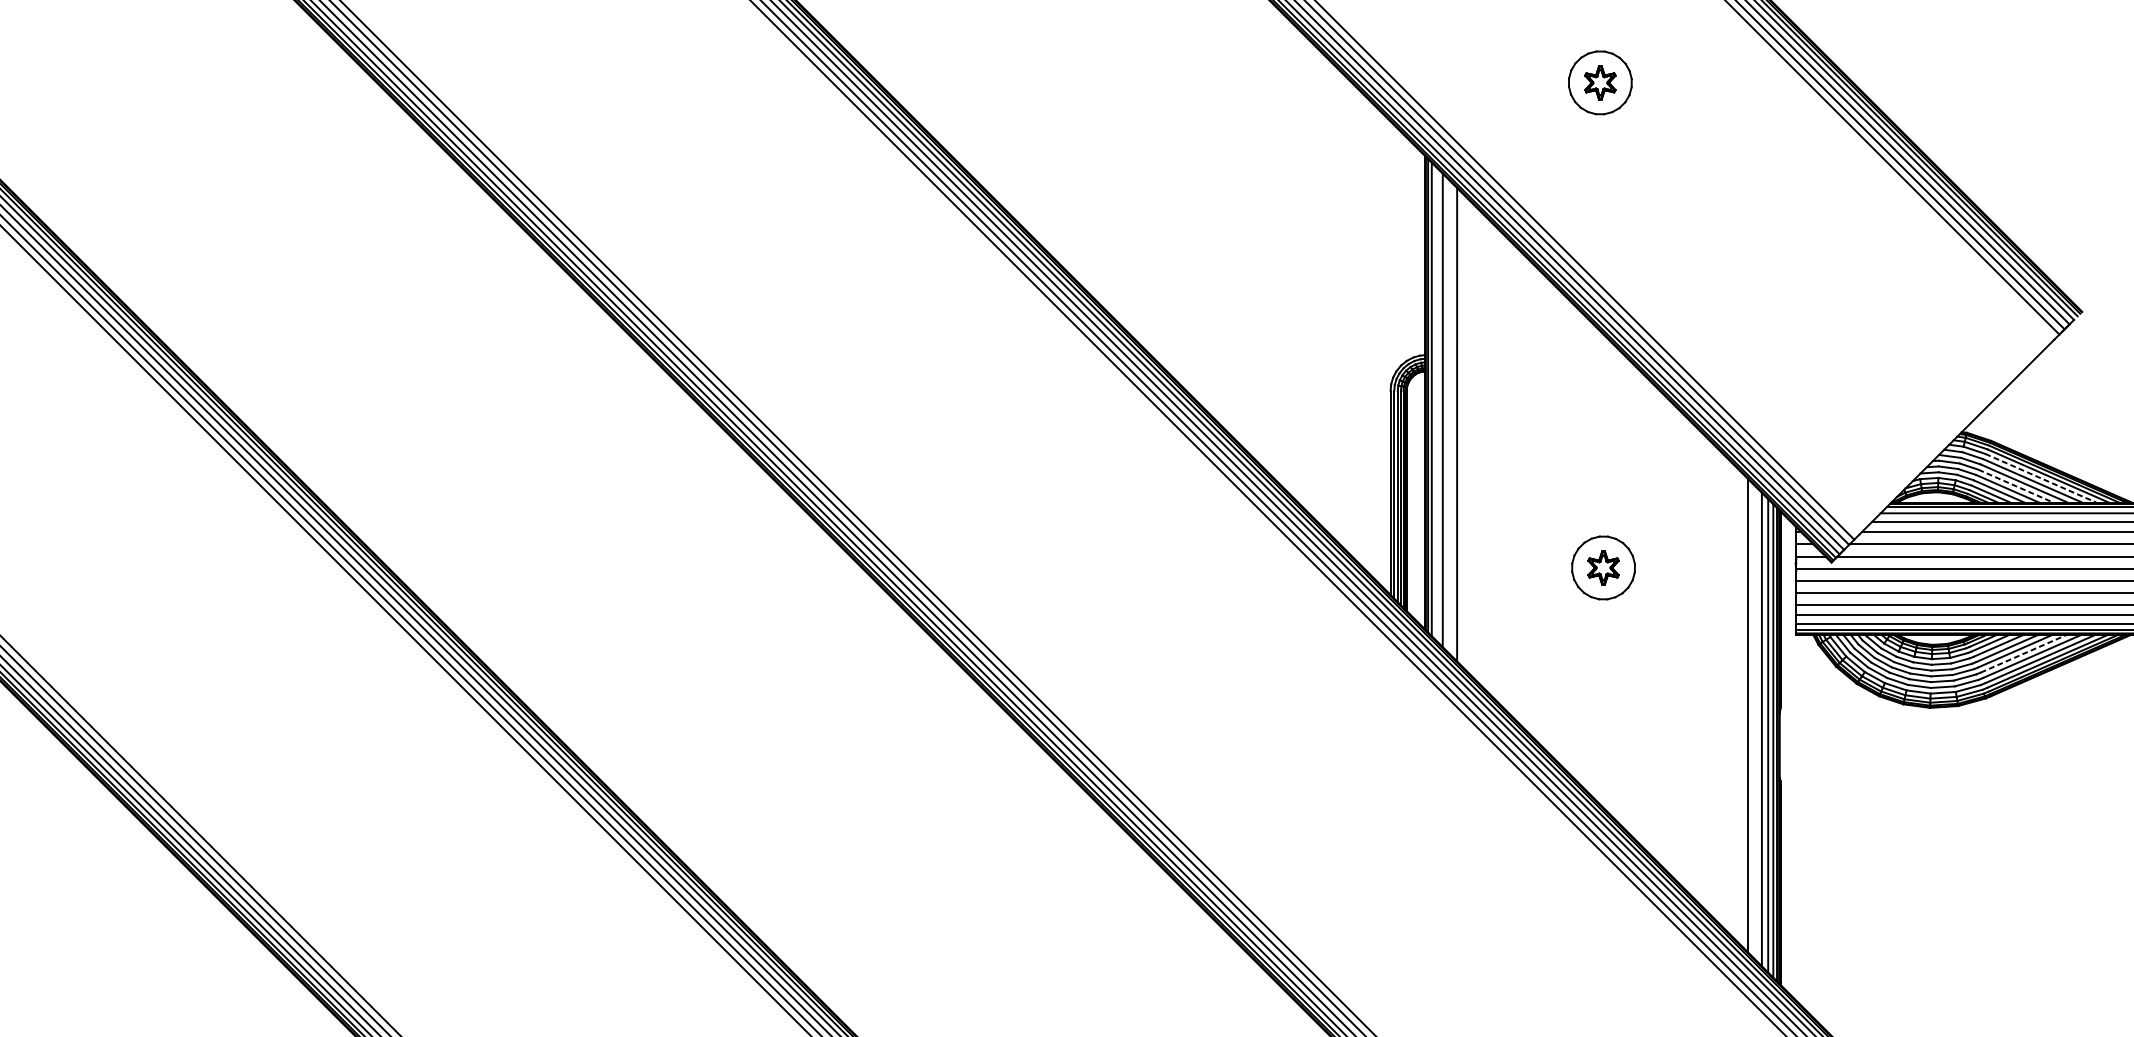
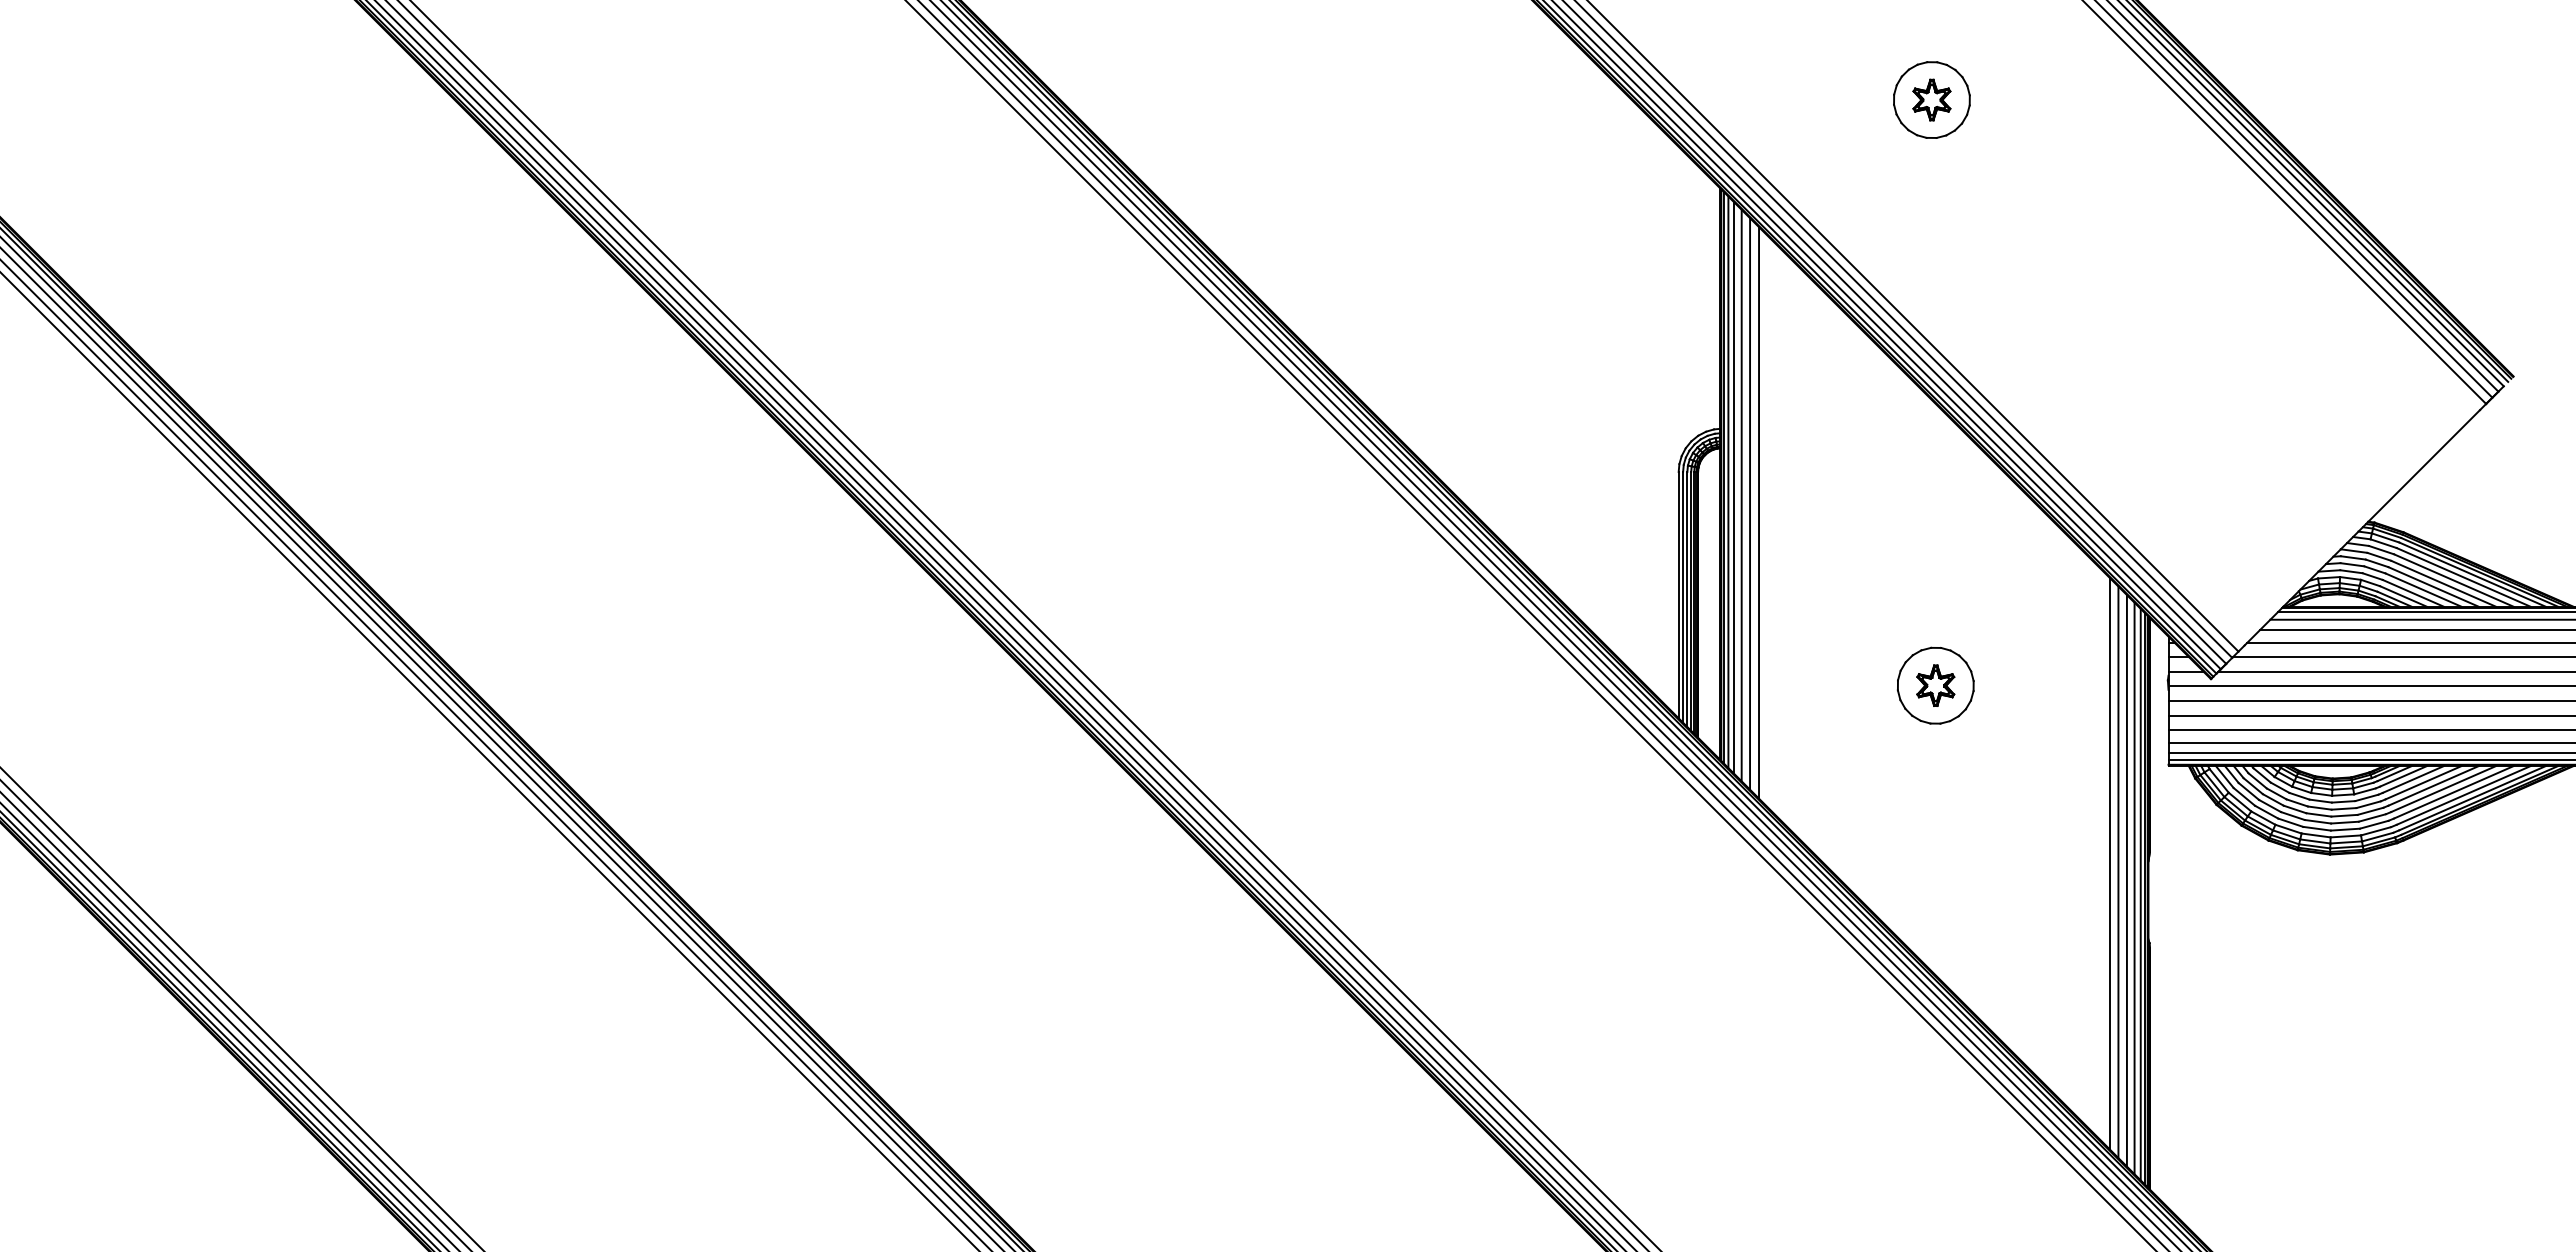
line: (1436, 404) -> (1734, 488), added
line: (1450, 417) -> (1750, 503), added
line: (2041, 478) -> (2464, 577), dashed -> solid
line: (2016, 486) -> (2434, 587), dashed -> solid
line: (2024, 653) -> (2444, 788), dashed -> solid
line: (1754, 722) -> (2118, 872), added

